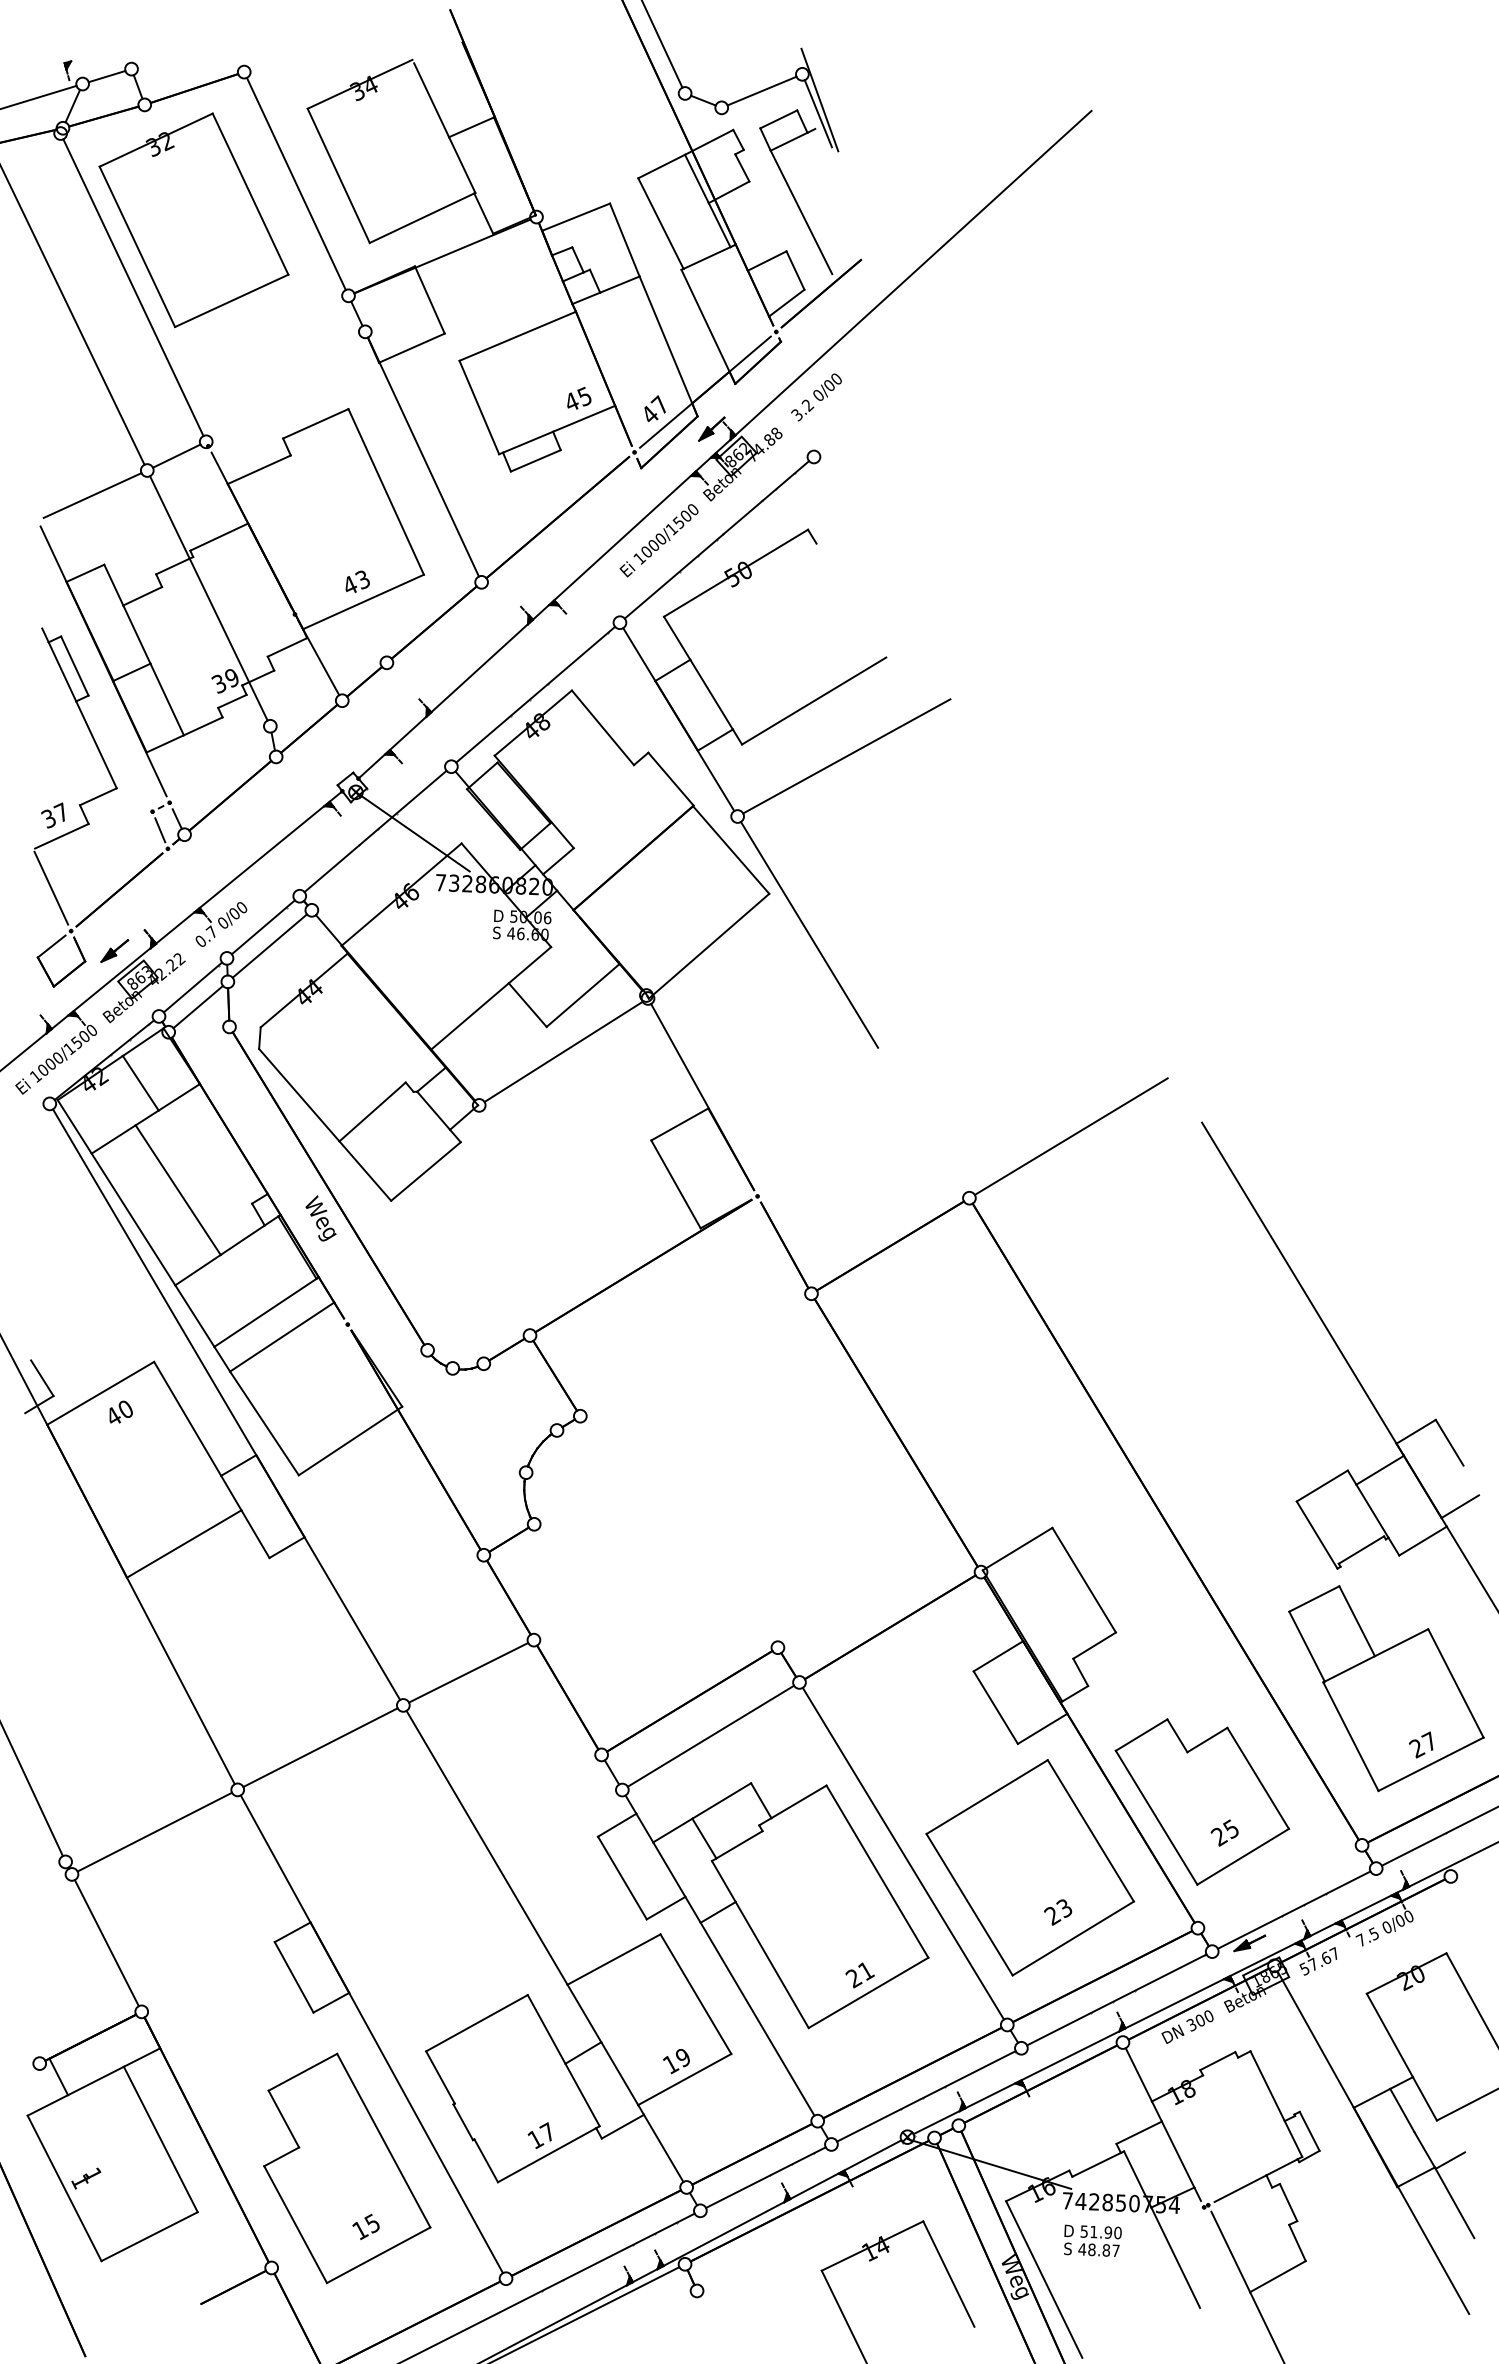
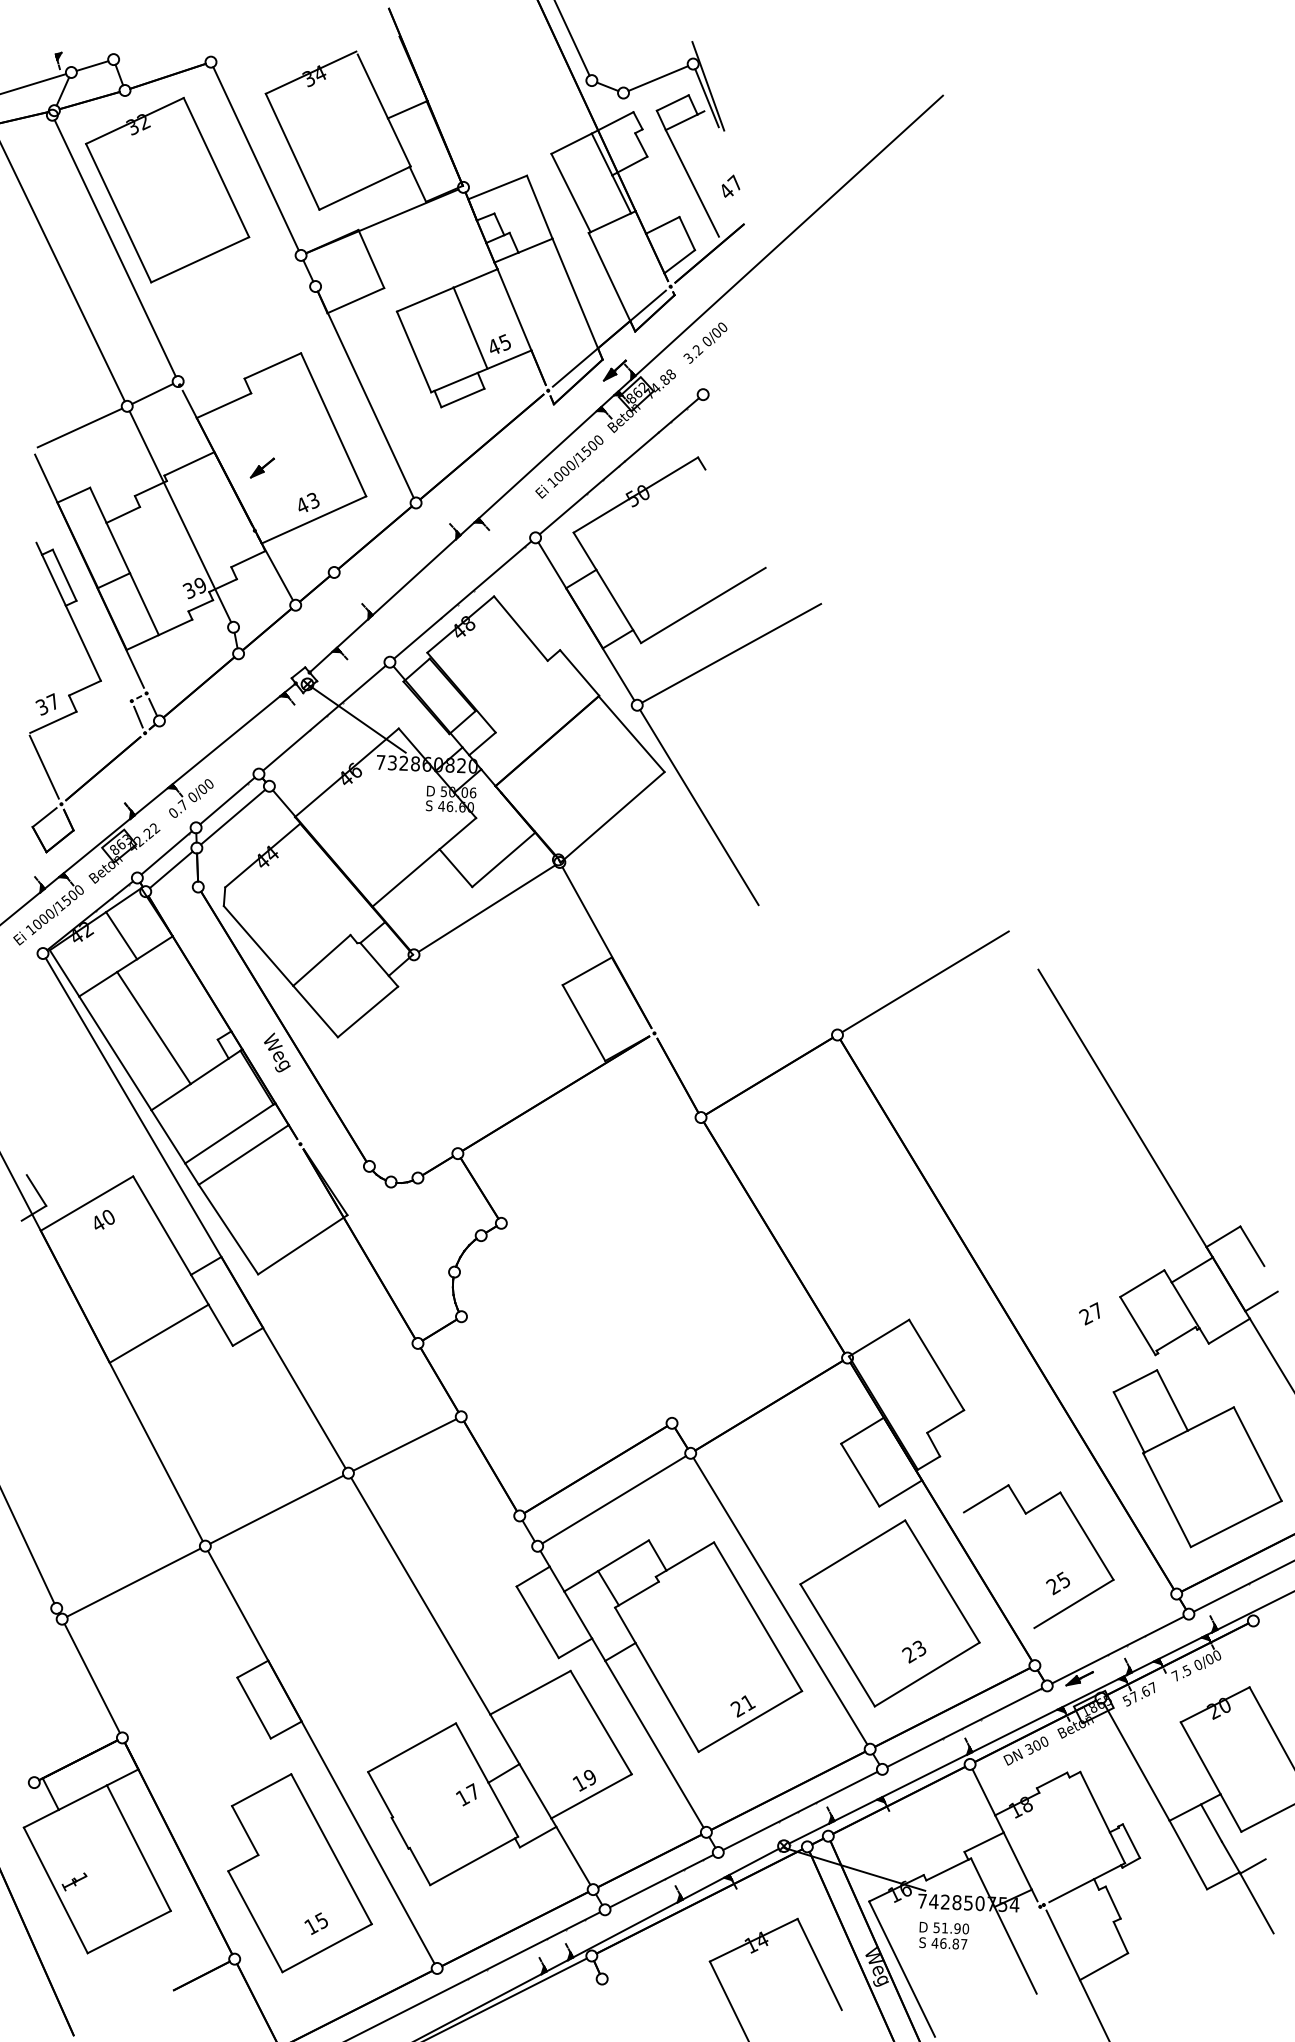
line: (595, 358) -> (470, 327), moved
text: (654, 408) -> (730, 186), moved
part: (114, 950) -> (262, 467), moved
text: (1421, 1744) -> (1089, 1313), moved
line: (1156, 1817) -> (999, 1570), removed
text: (539, 2135) -> (466, 1794), moved
line: (1411, 2210) -> (1219, 1909), removed
text: (1091, 2249) -> (942, 1943), 48.87 -> 46.87

